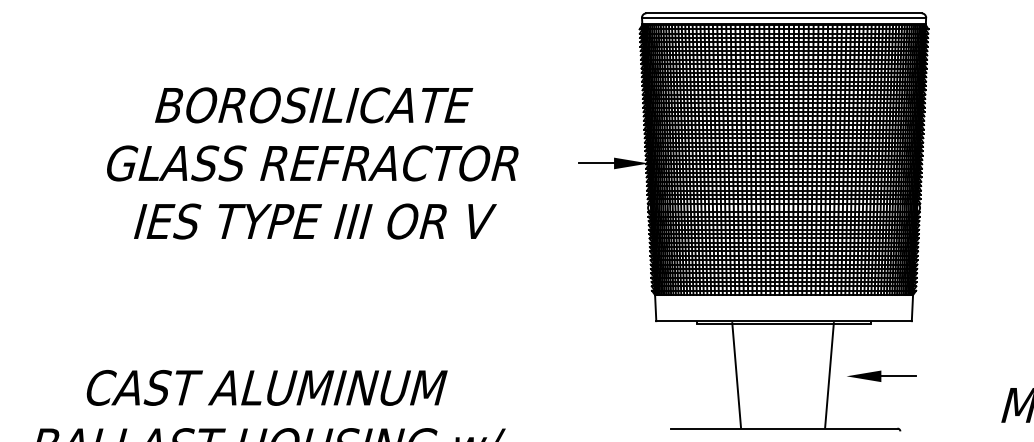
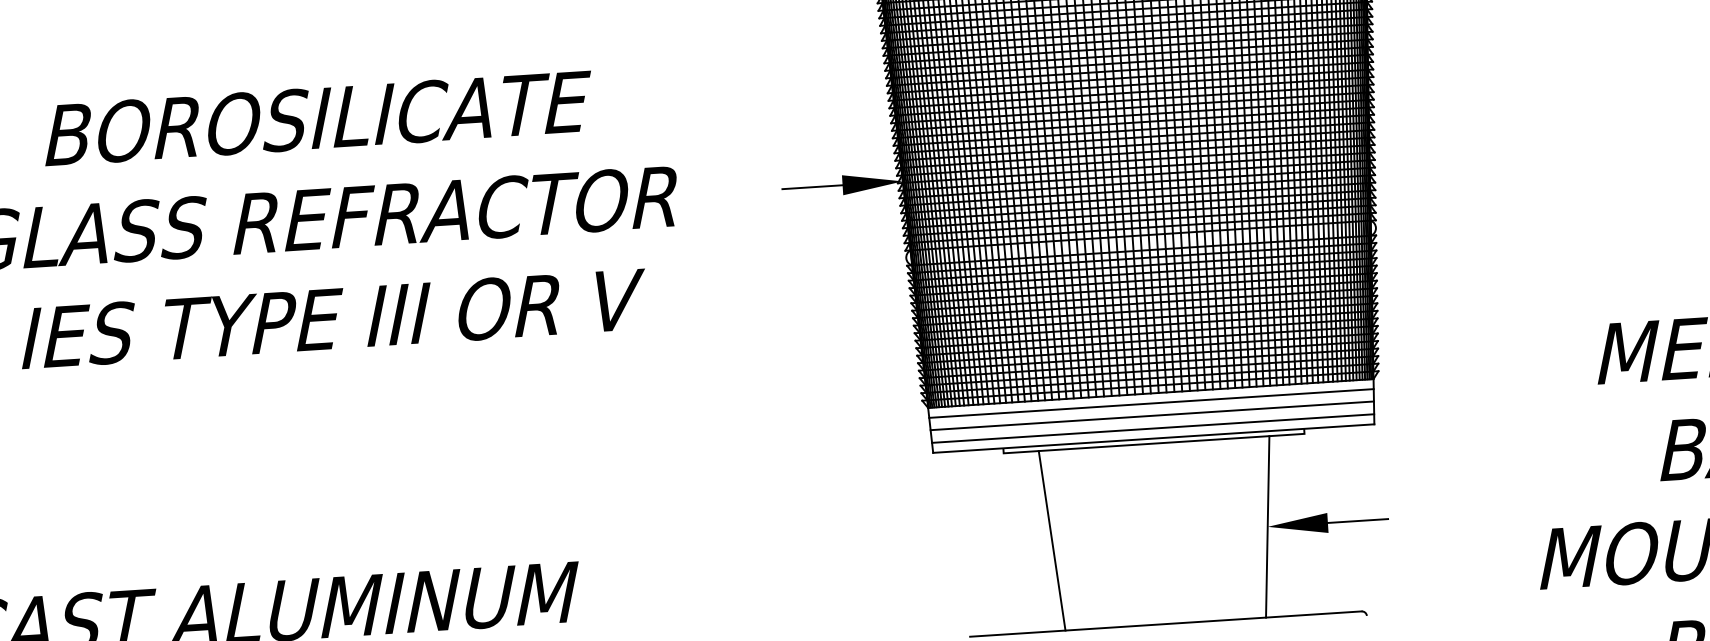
line: (783, 300) -> (1150, 402), added
line: (783, 307) -> (1151, 415), added
line: (784, 315) -> (1153, 428), added
line: (736, 375) -> (1051, 541), moved
line: (829, 375) -> (1267, 527), moved

